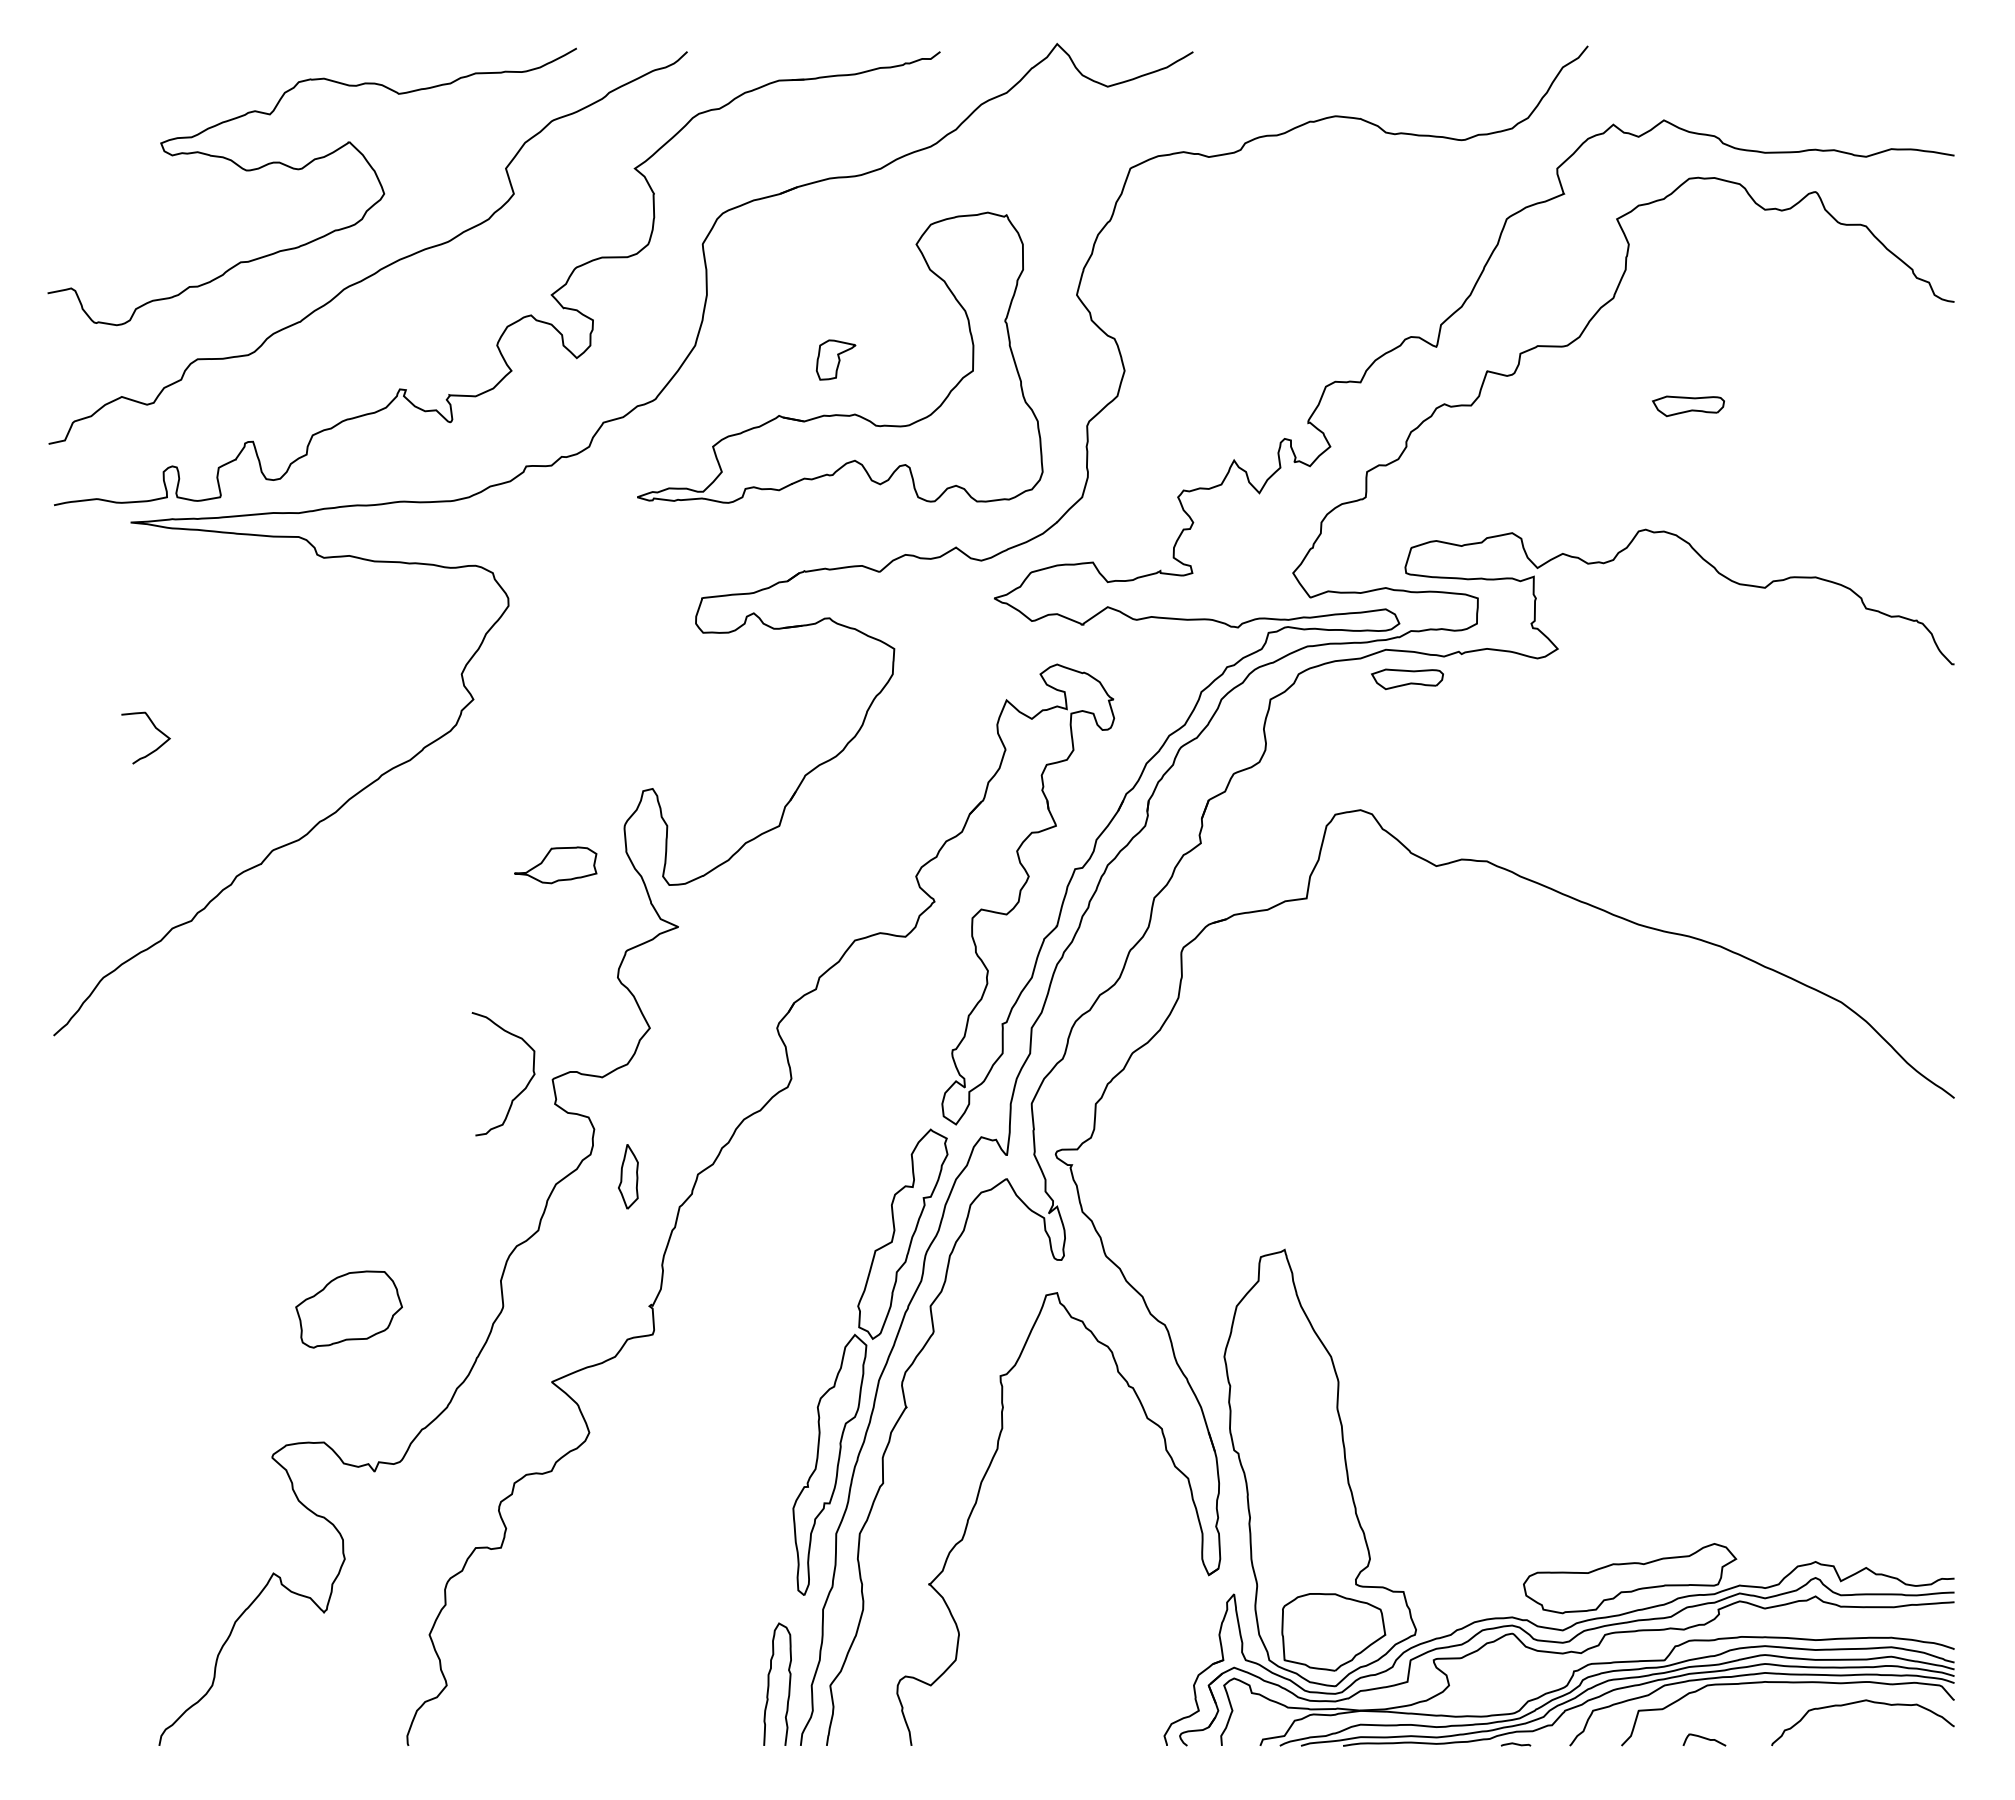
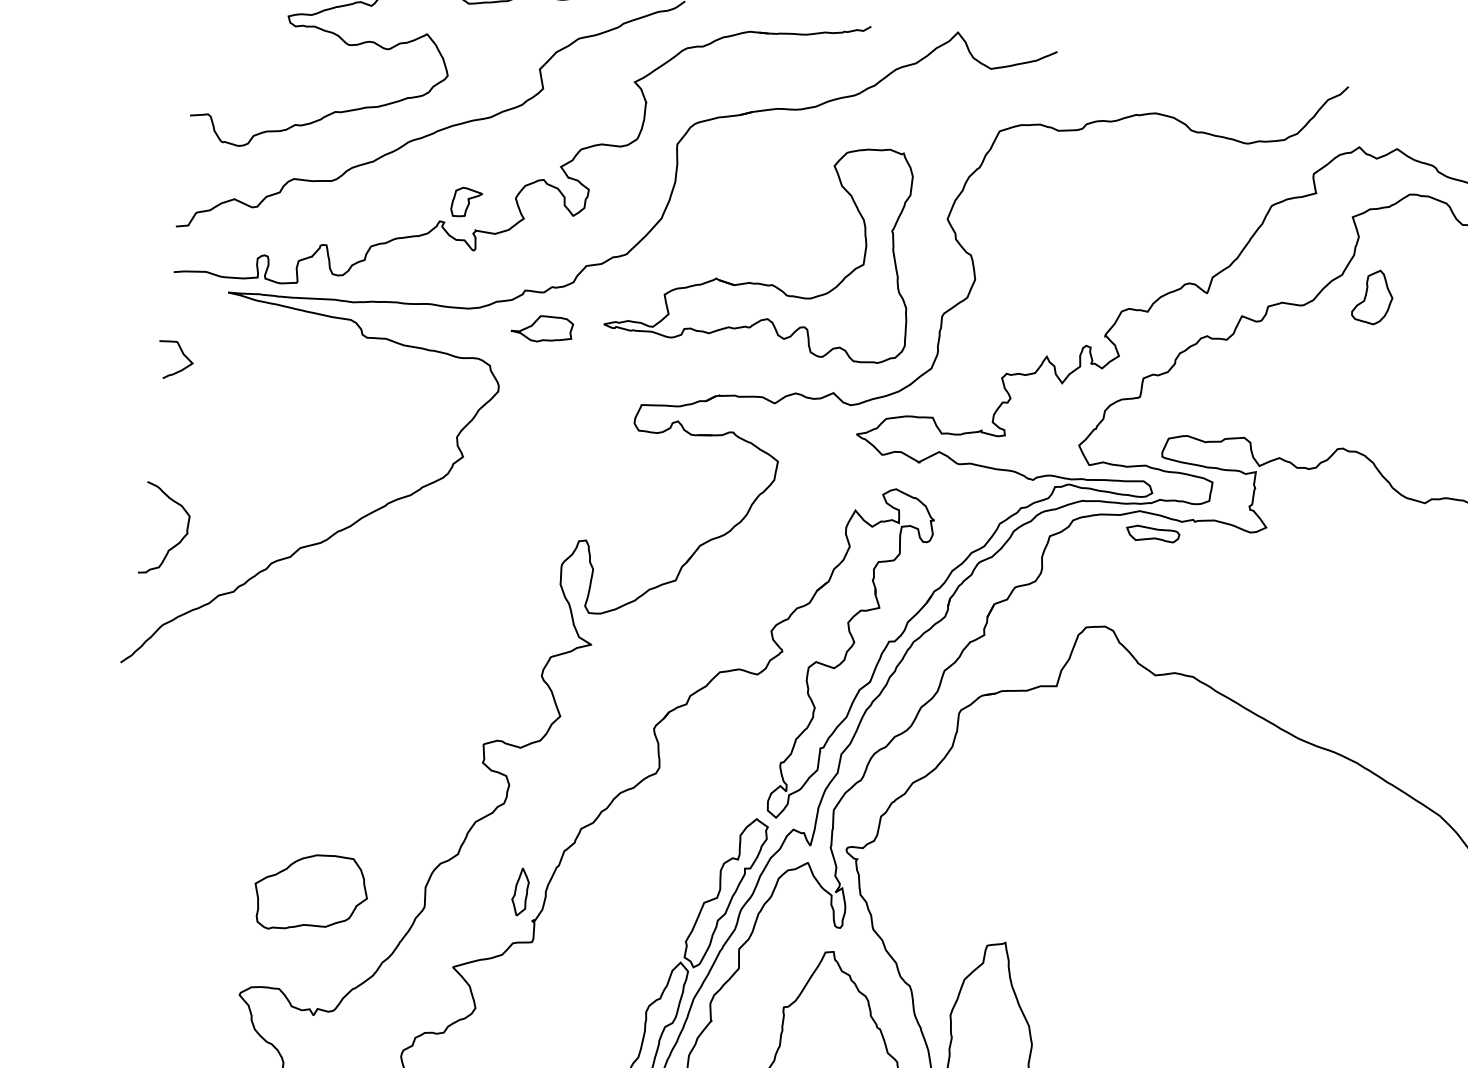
part: (1658, 321) -> (1373, 296), added
part: (835, 359) -> (466, 202), moved
part: (1688, 406) -> (1386, 362), removed
curve: (154, 727) -> (182, 353), moved
part: (555, 865) -> (541, 328), moved
curve: (520, 1091) -> (175, 544), moved
part: (628, 1176) -> (520, 891), moved
part: (348, 1309) -> (310, 893), size x1.43

